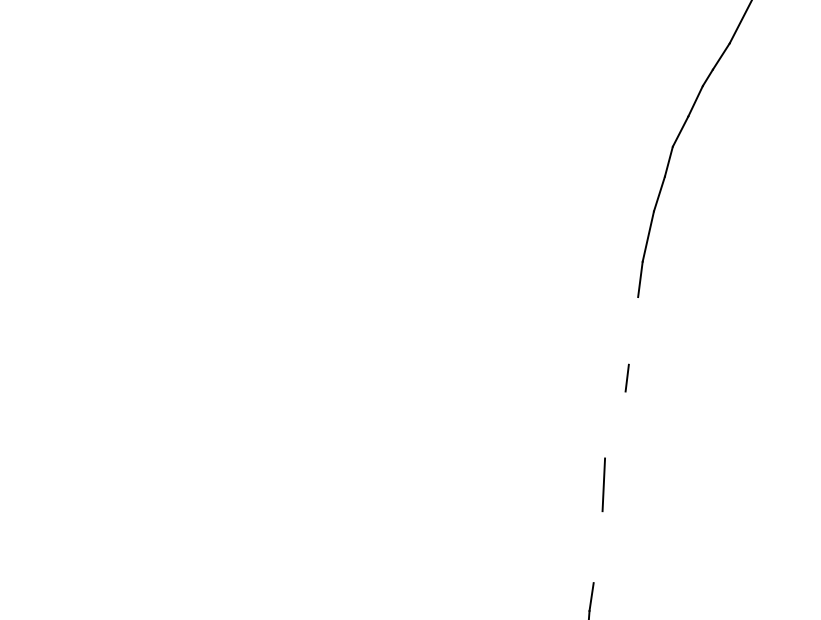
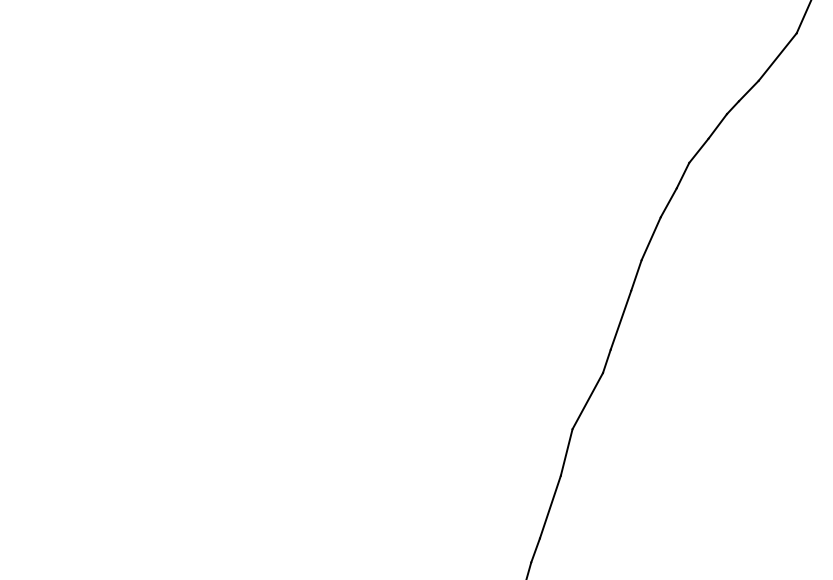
line: (632, 330) -> (620, 319), added
line: (615, 425) -> (587, 401), added
line: (597, 546) -> (549, 506), added

